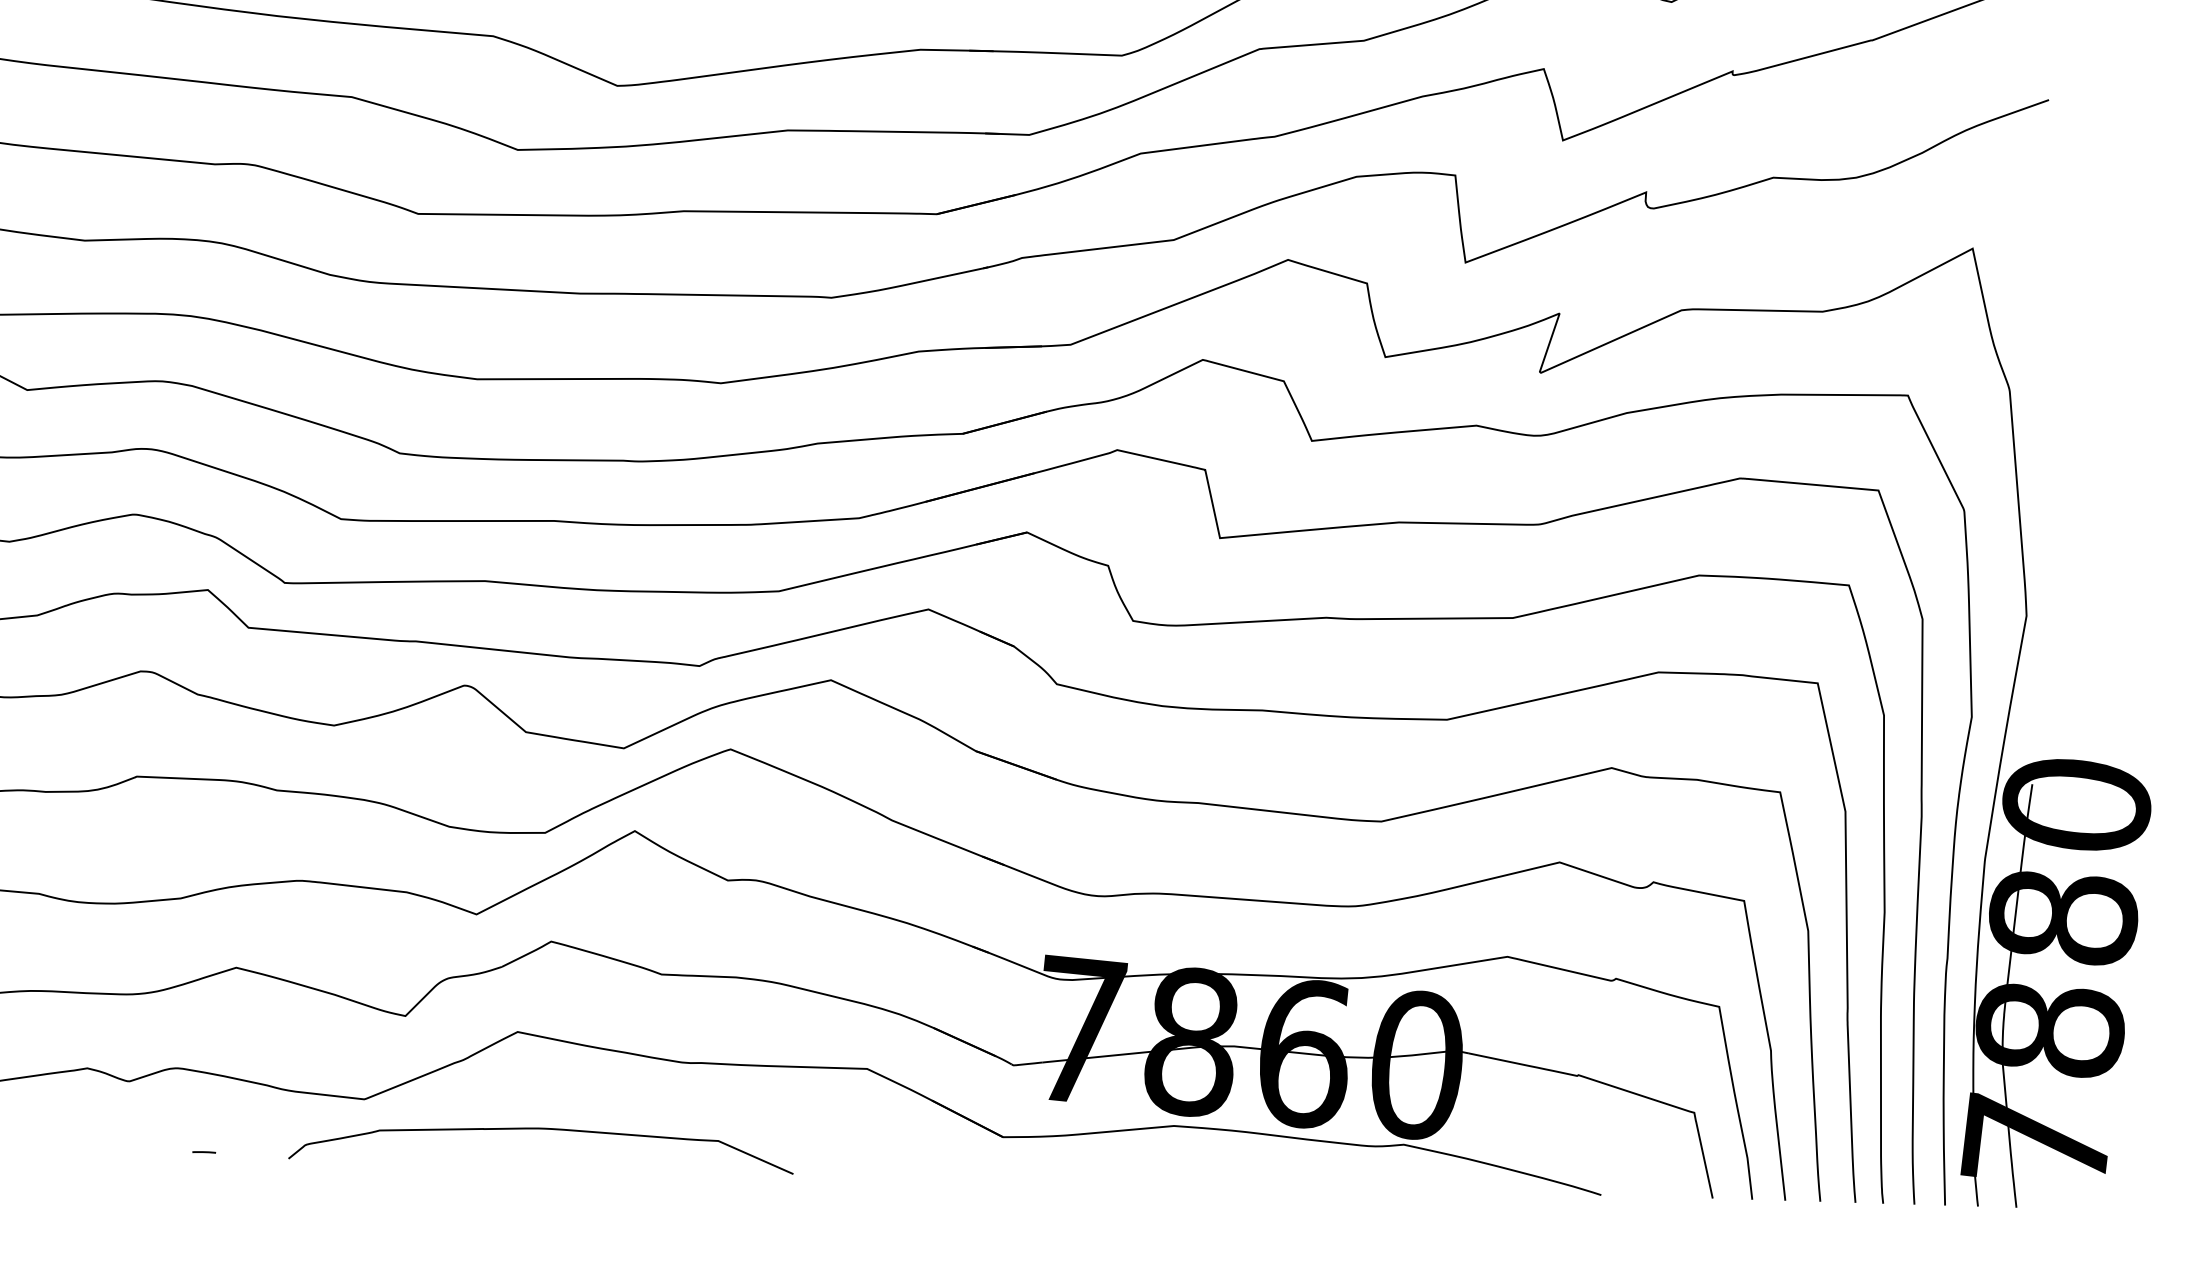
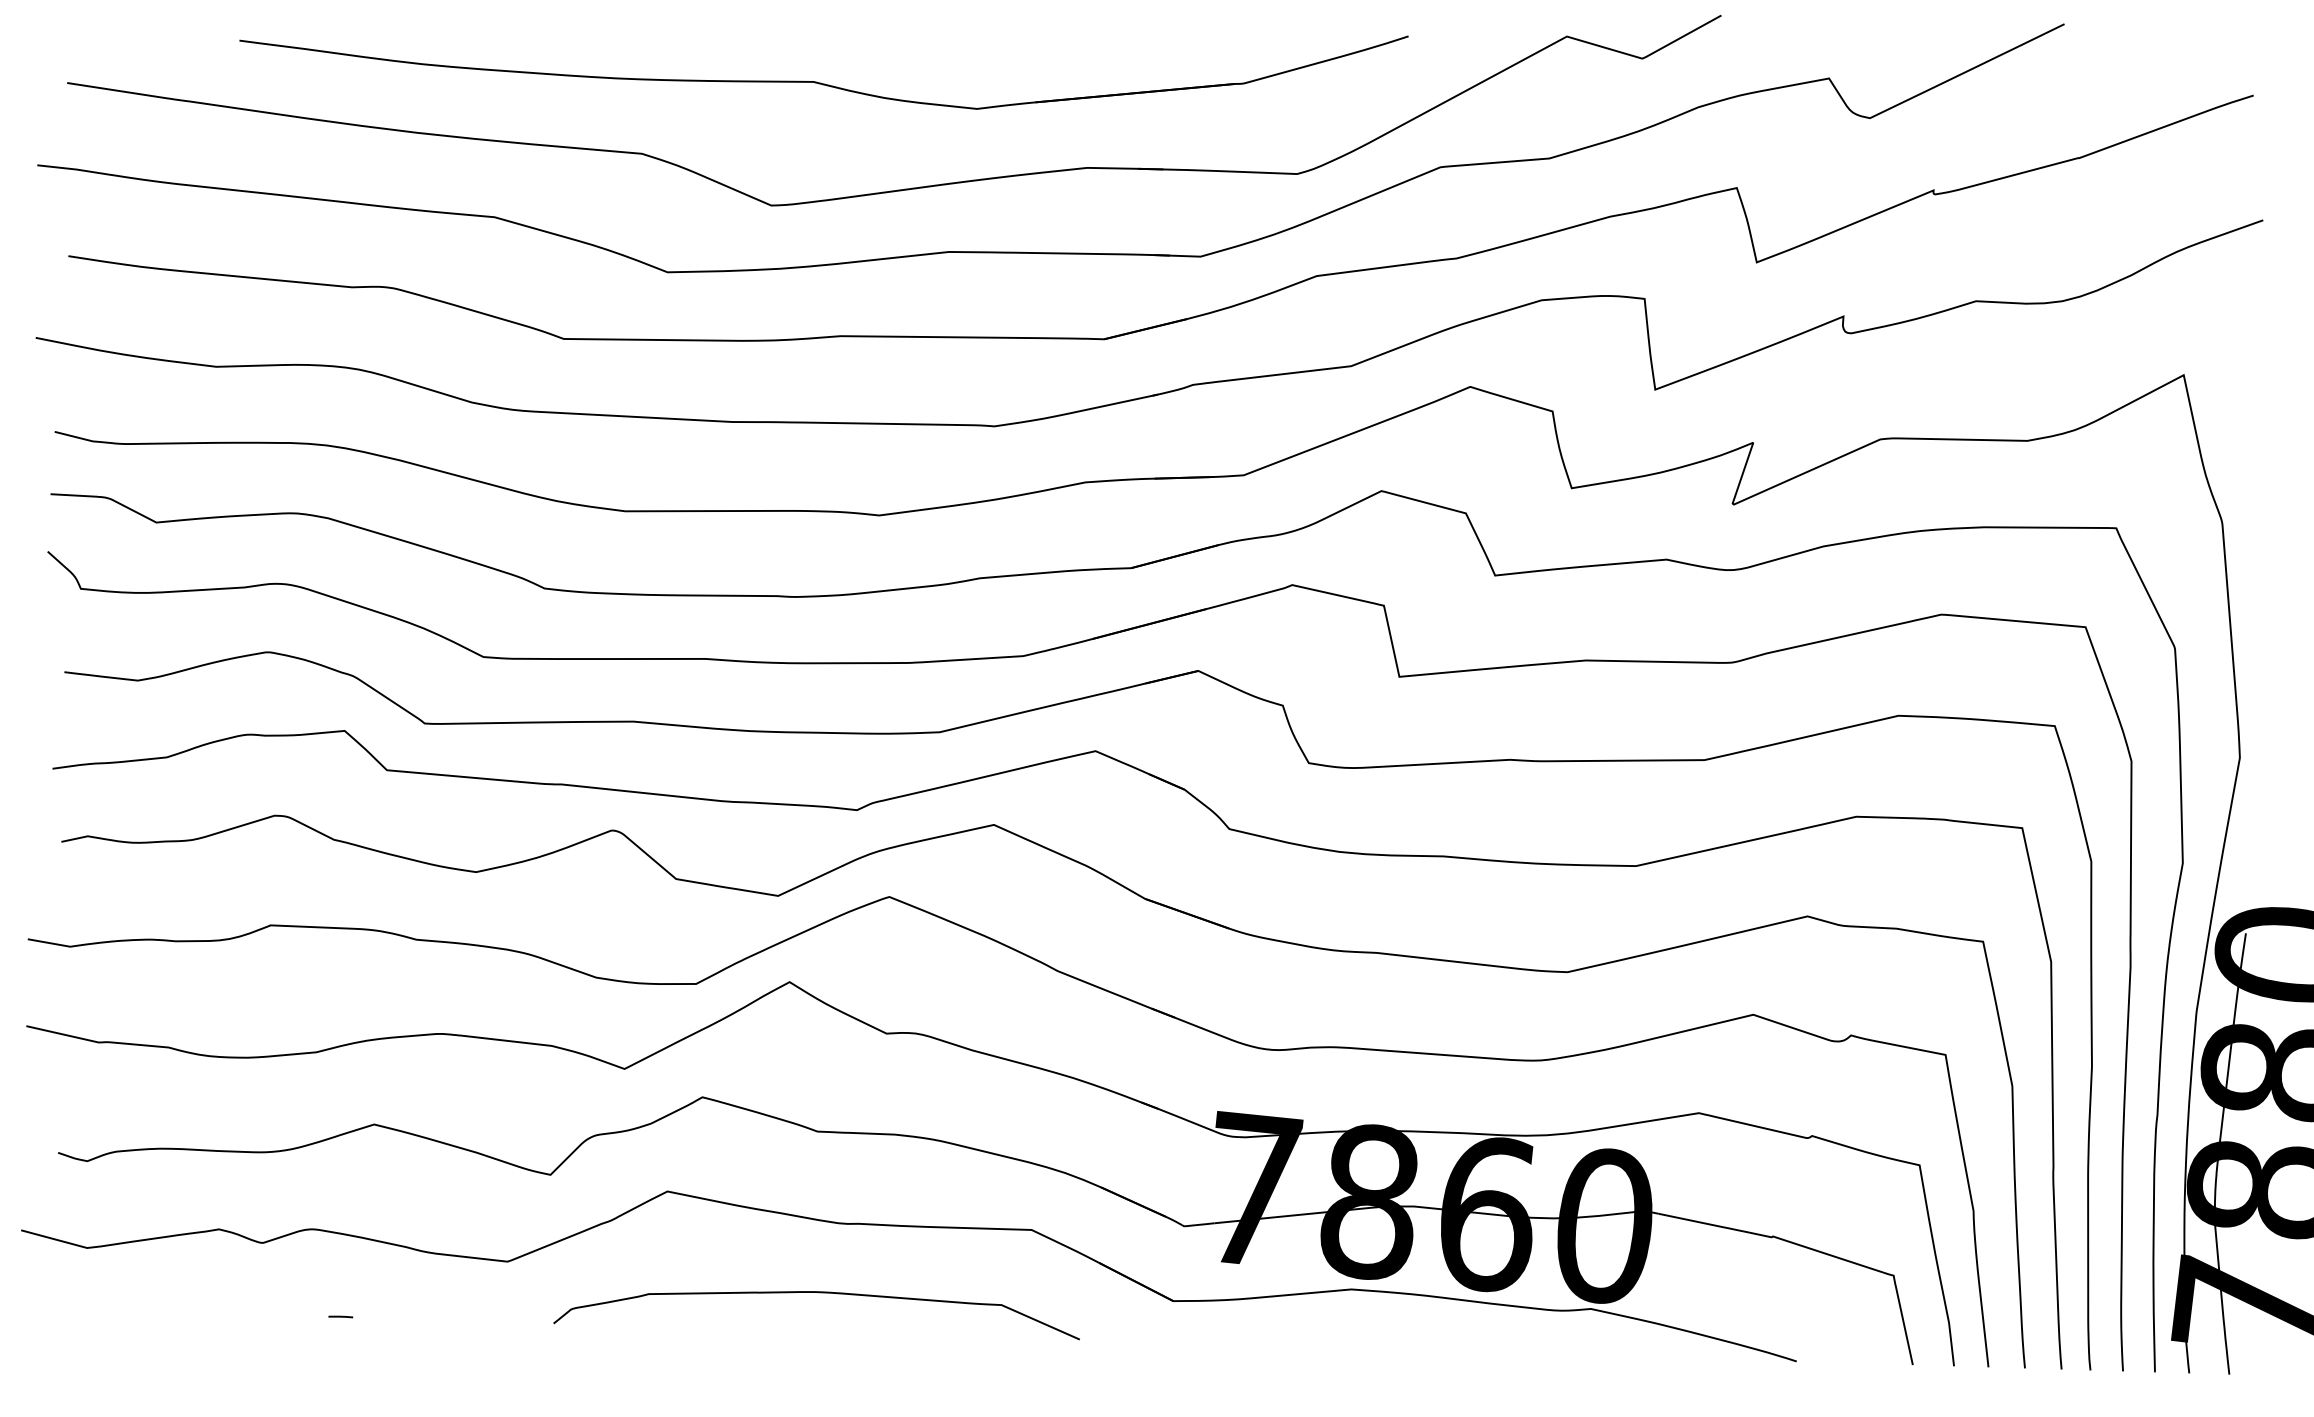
curve: (542, 1129) -> (818, 1293), moved

